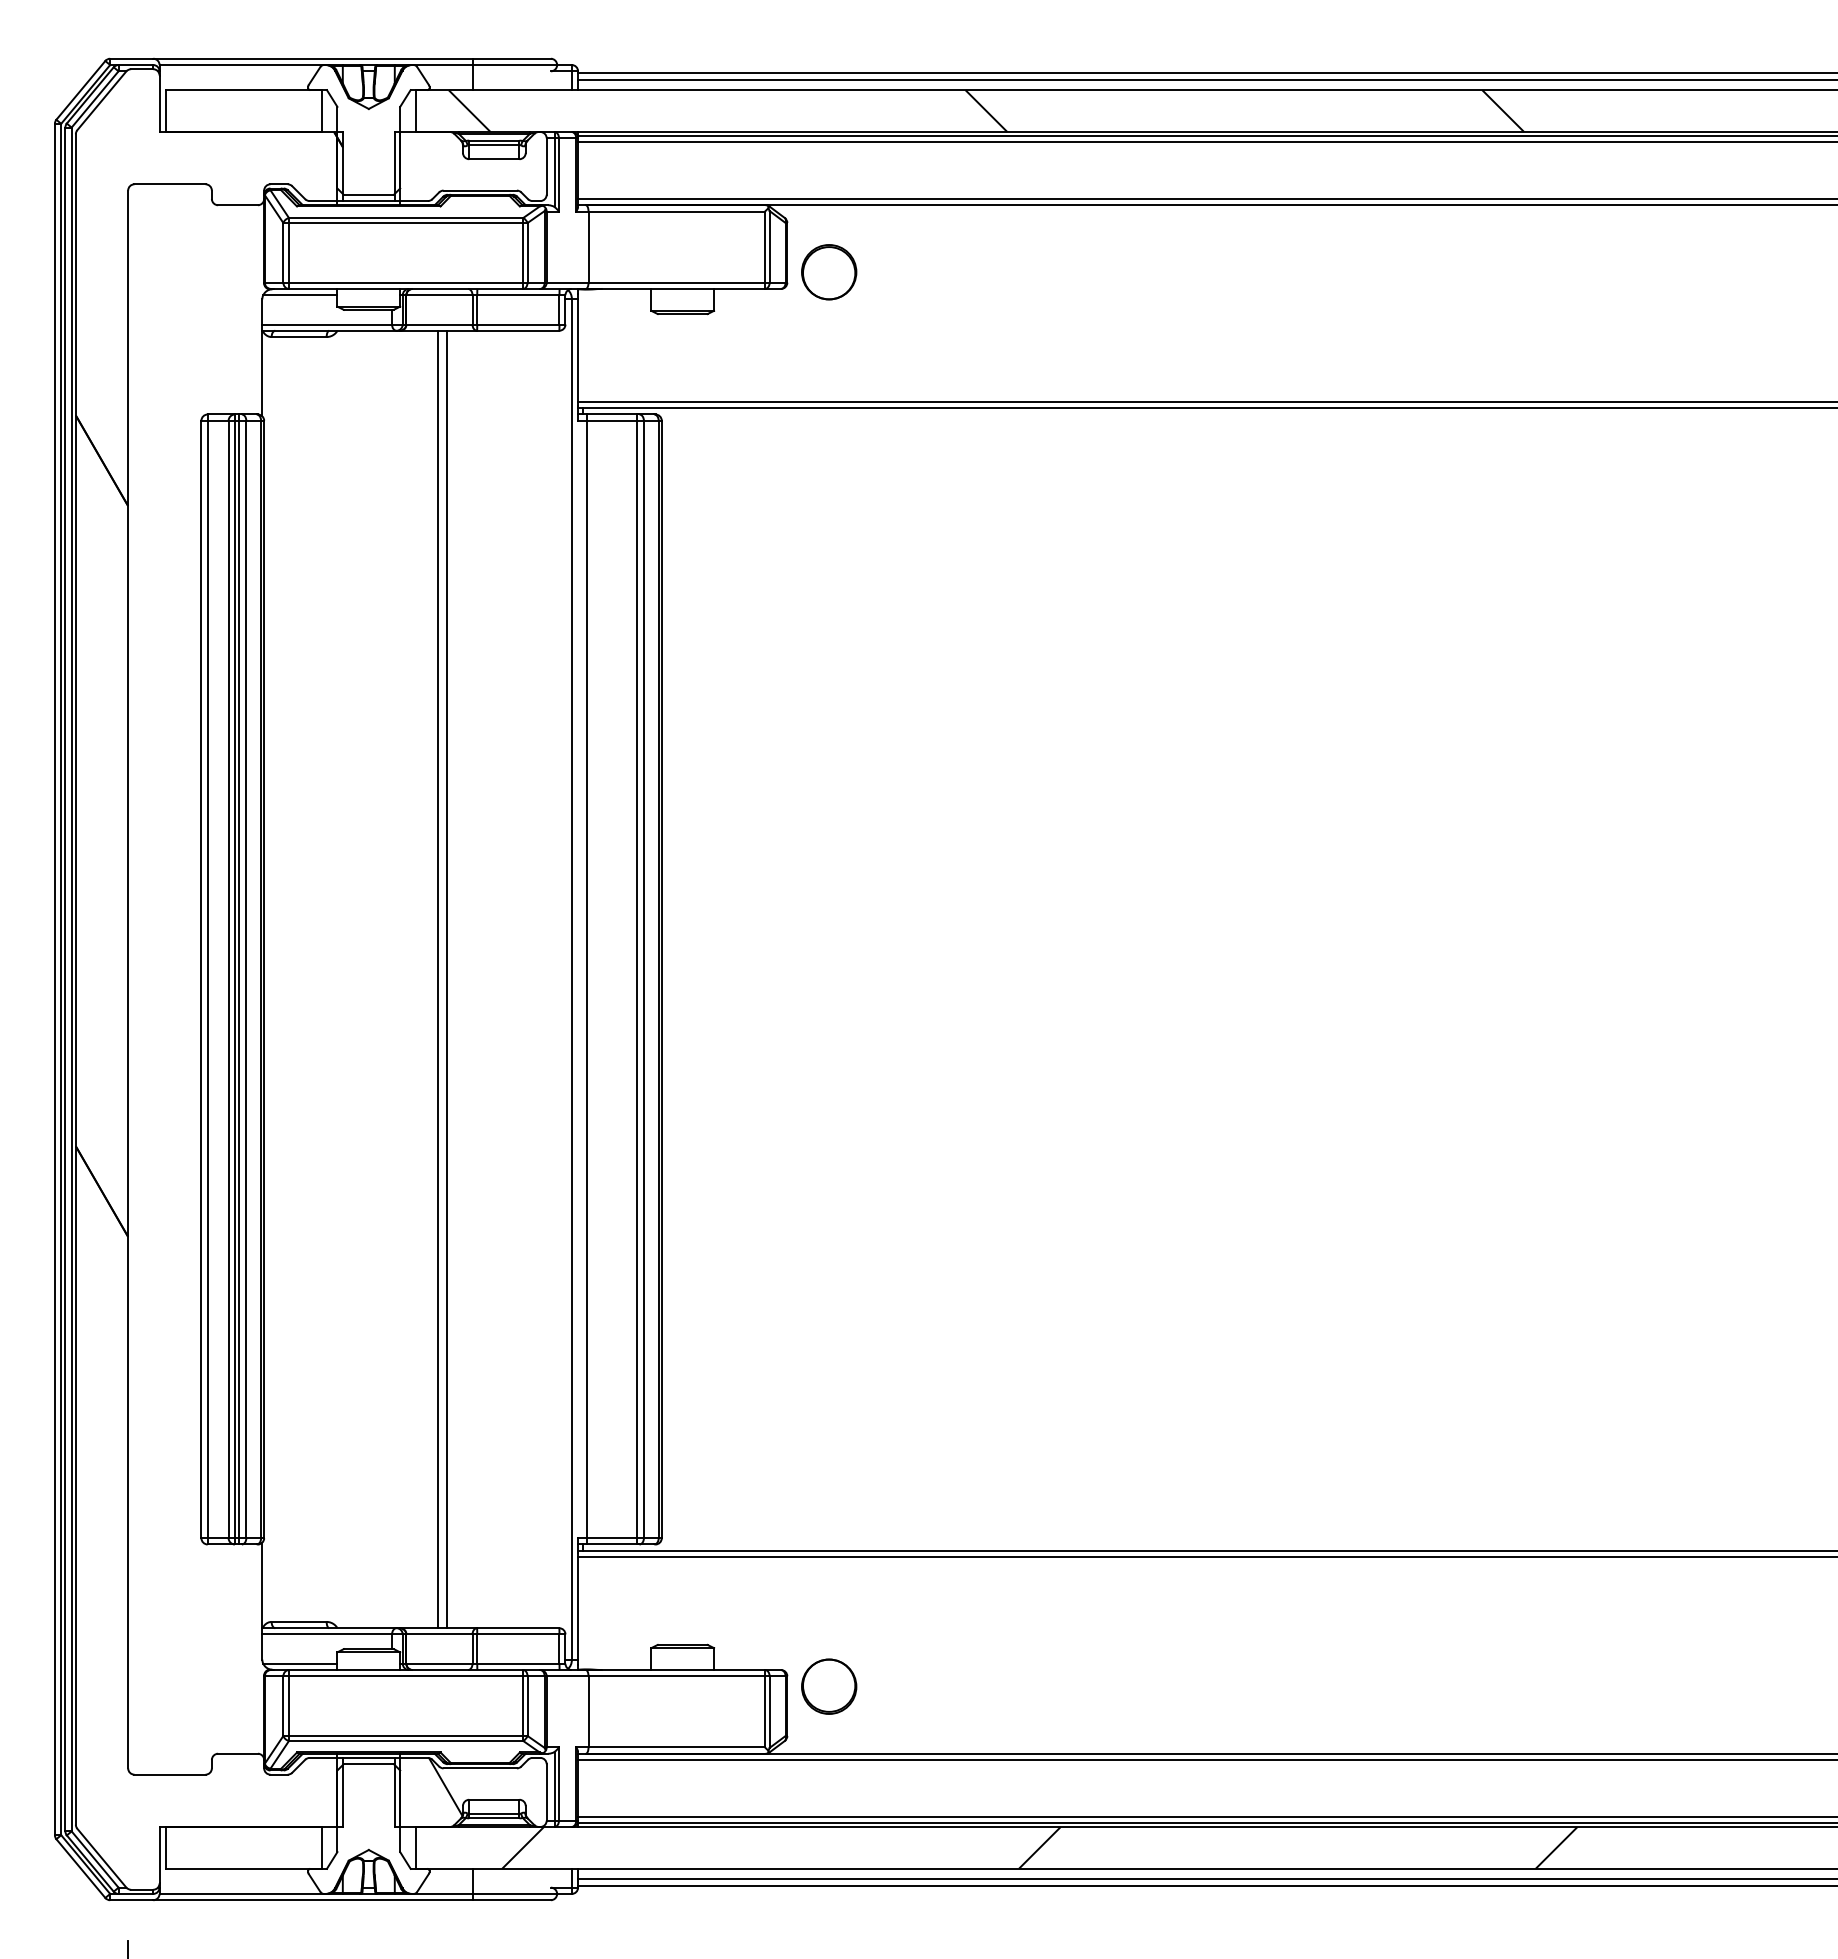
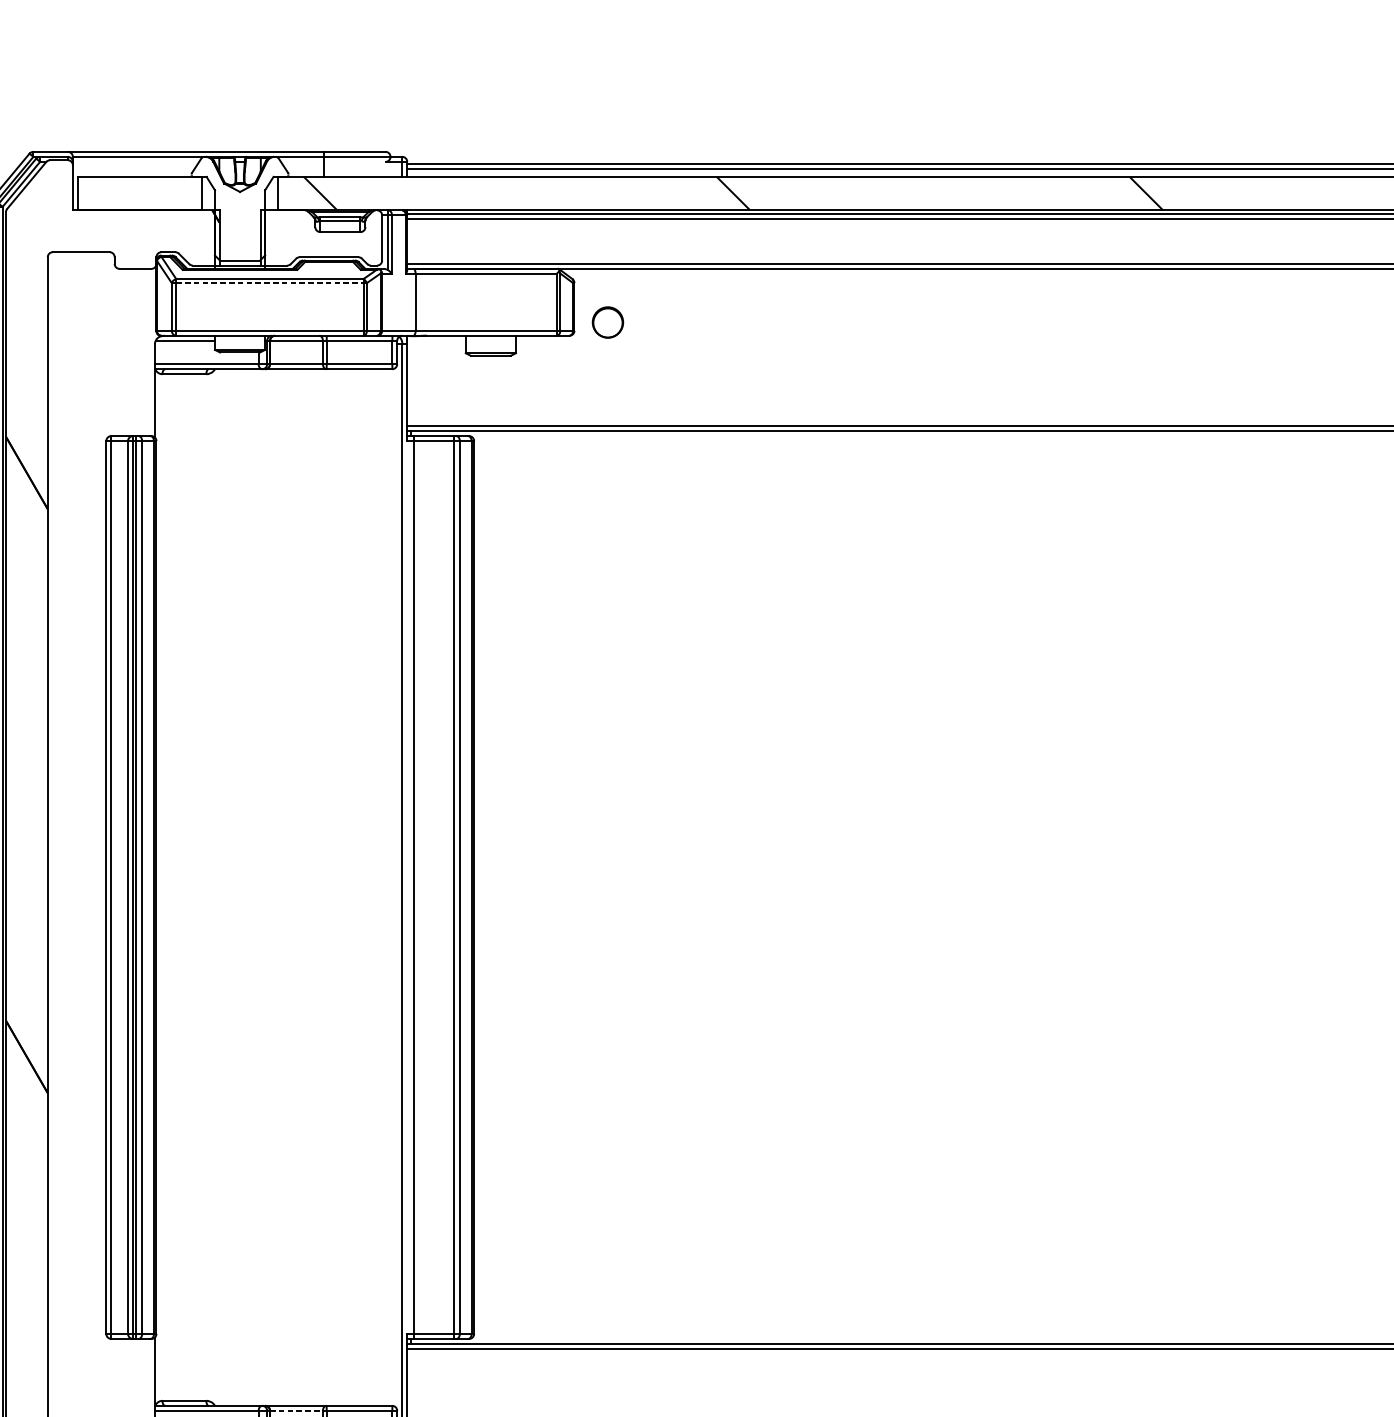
line: (406, 223) -> (270, 283), solid -> dashed
part: (829, 272) -> (608, 322), size x0.7
line: (438, 979) -> (295, 887), removed
line: (446, 979) -> (302, 887), removed
line: (439, 1634) -> (296, 1410), solid -> dashed

